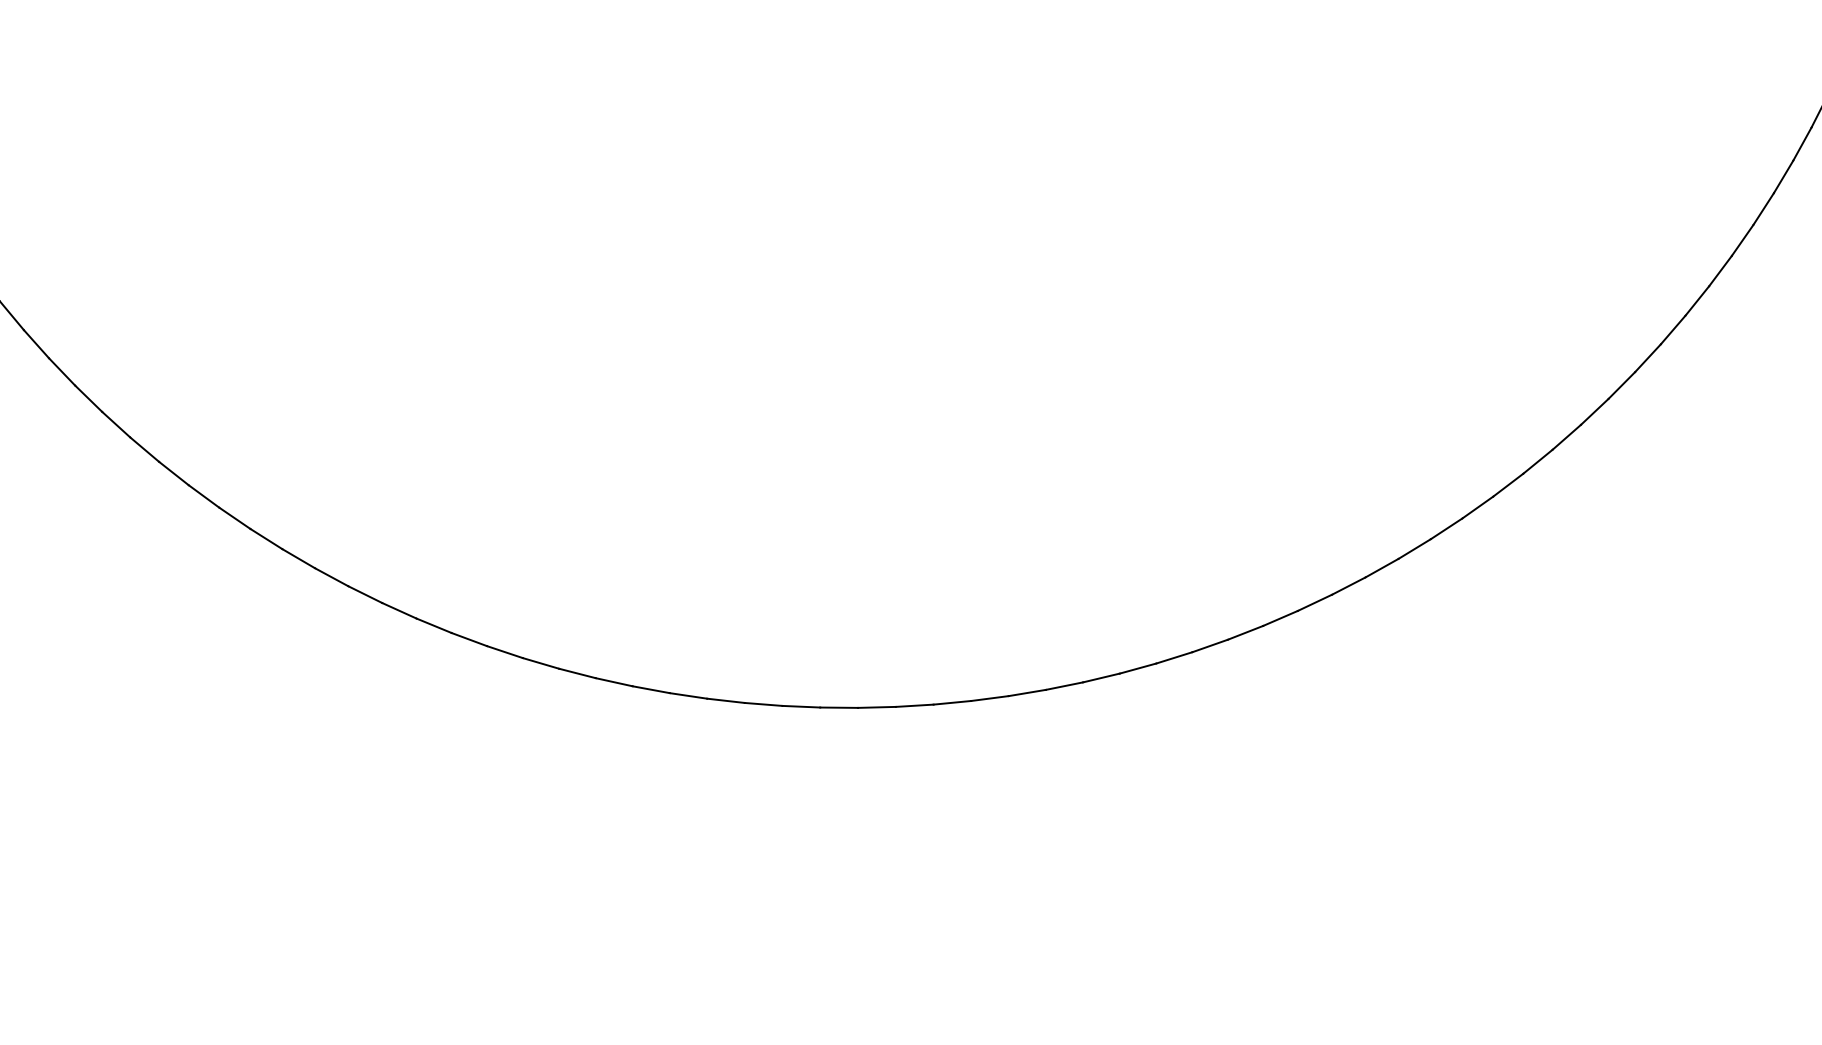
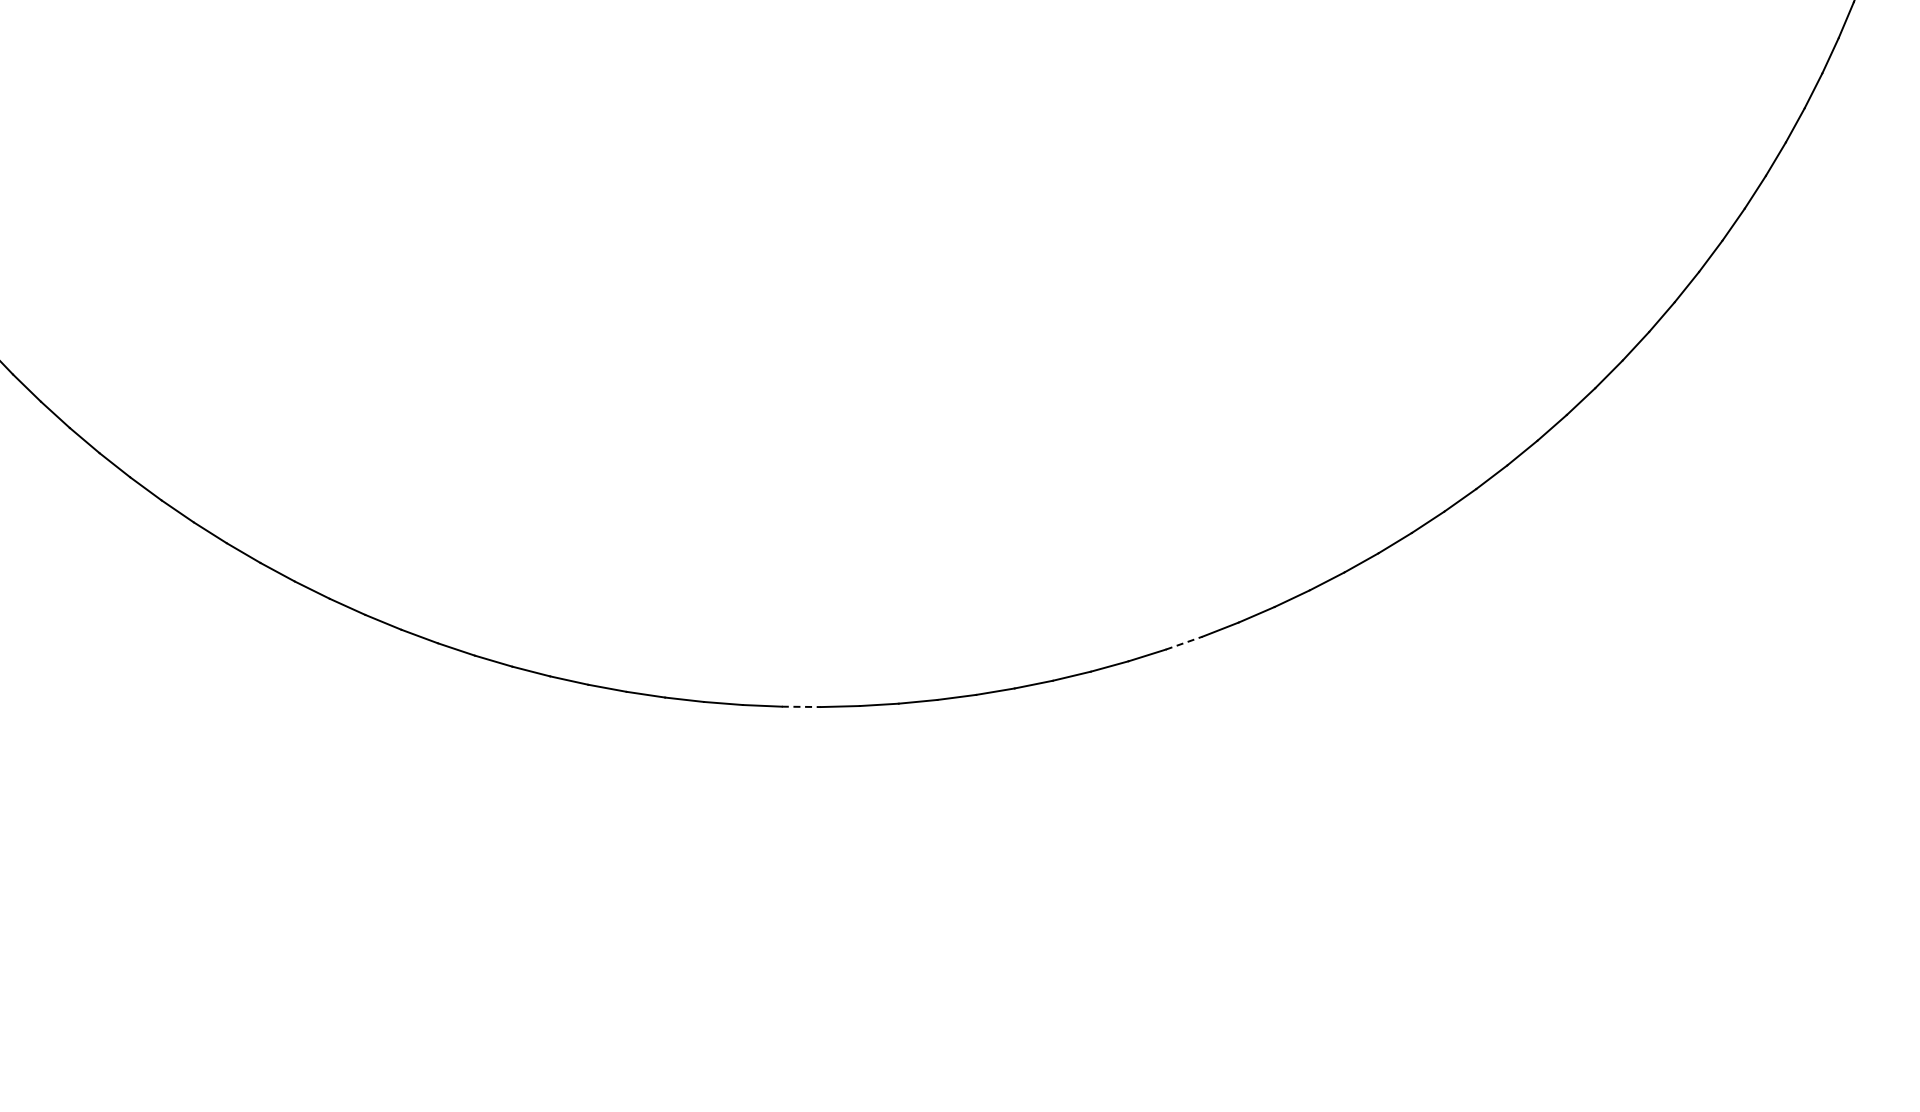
line: (1210, 646) -> (1184, 643), solid -> dashed
line: (839, 707) -> (801, 706), solid -> dashed

